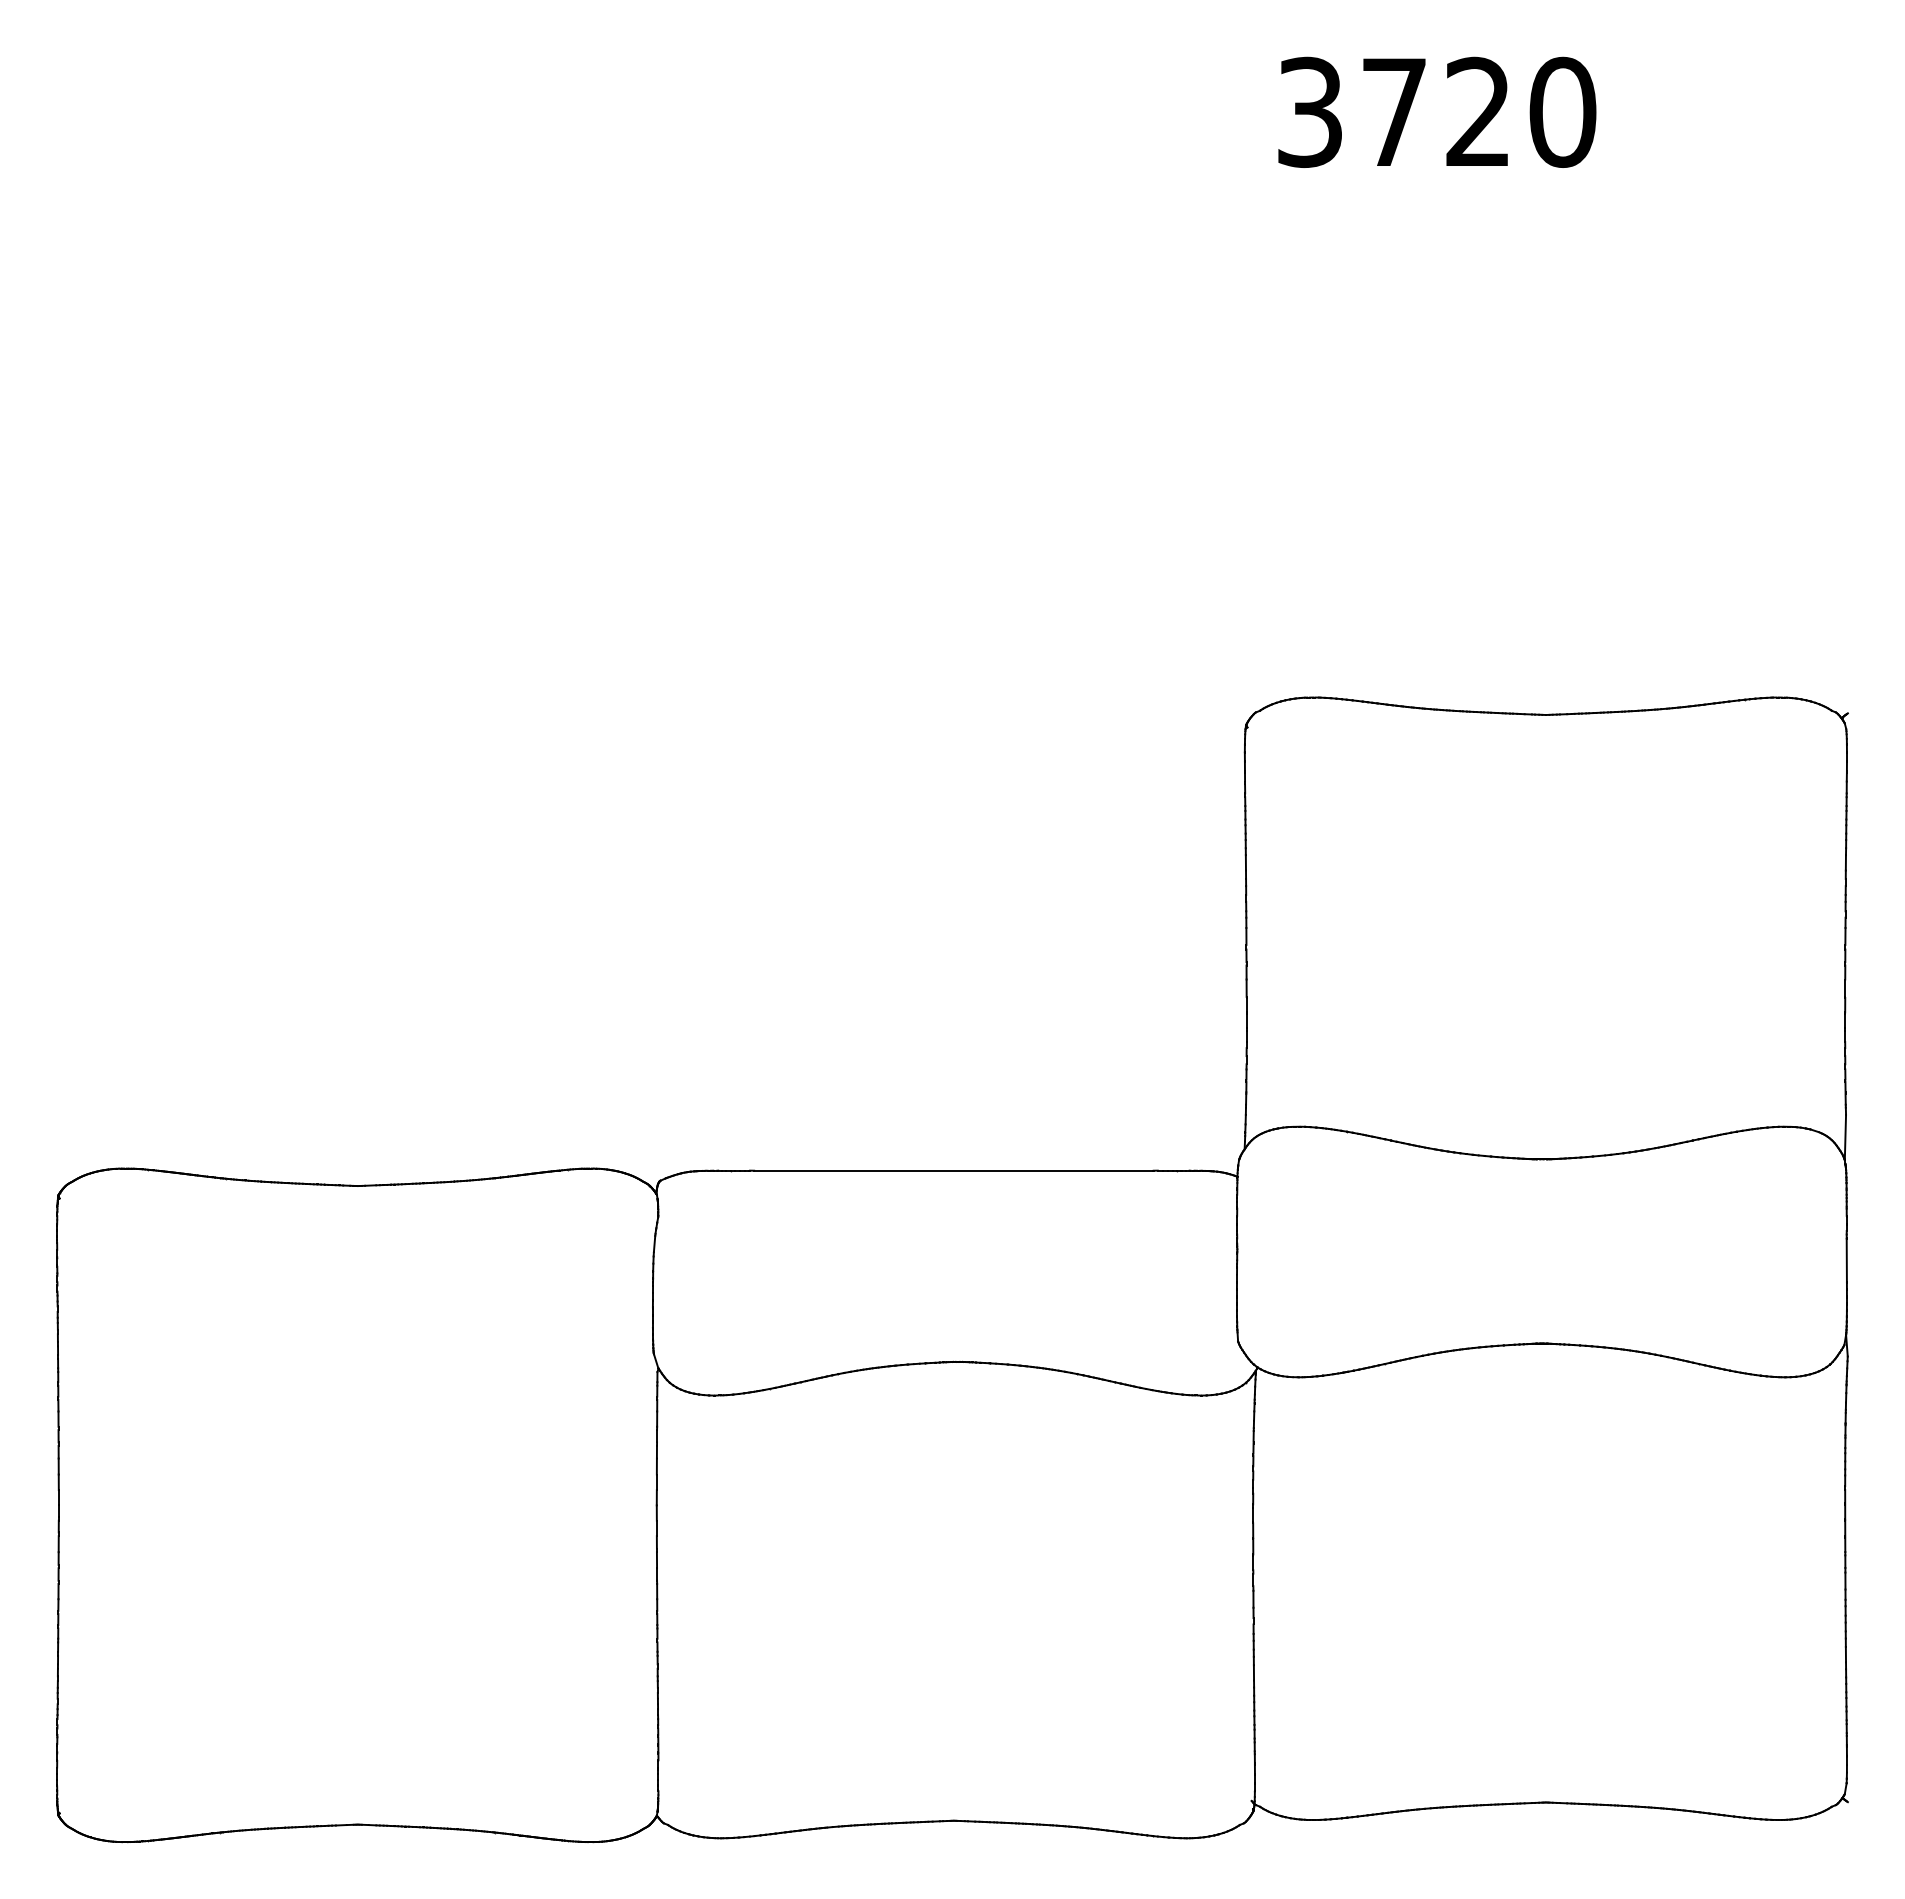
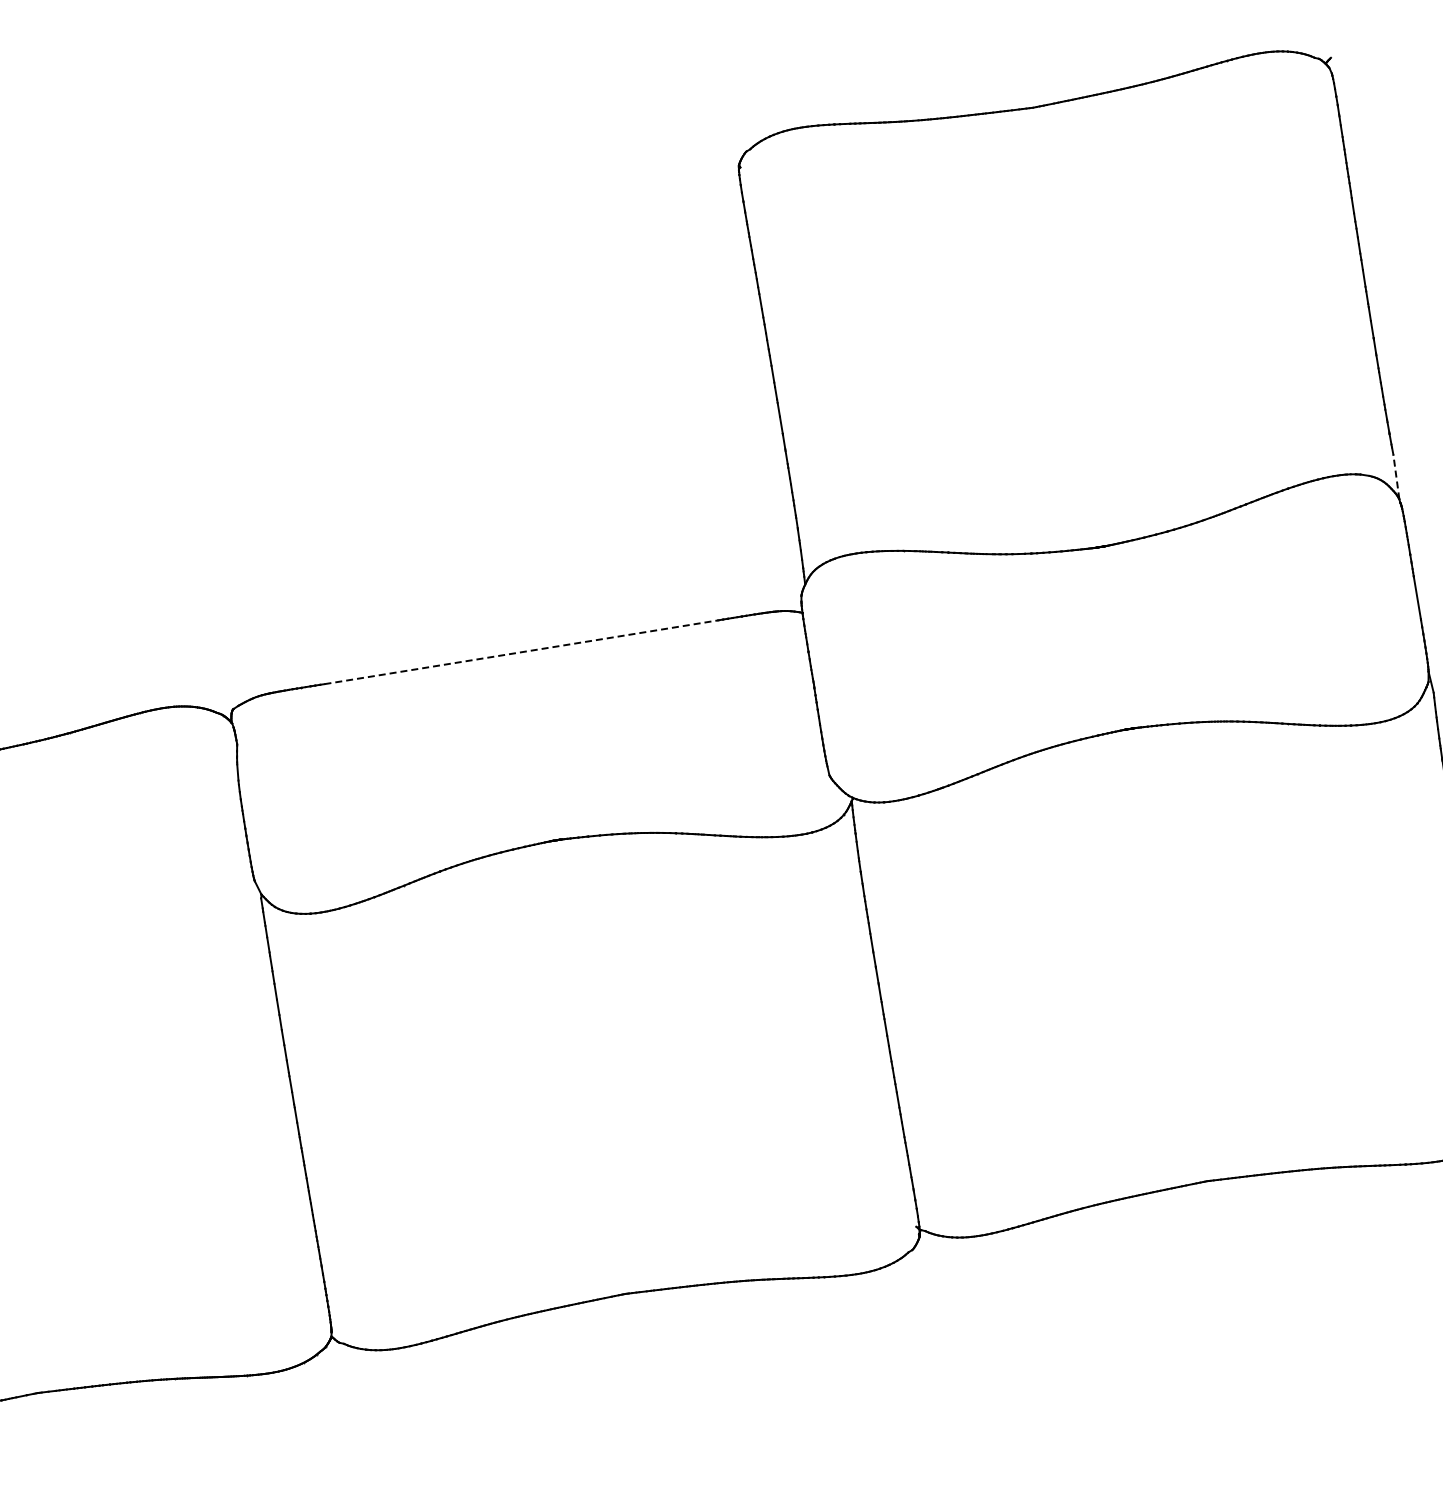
line: (1845, 1137) -> (1396, 476), solid -> dashed
line: (954, 1170) -> (522, 651), solid -> dashed

